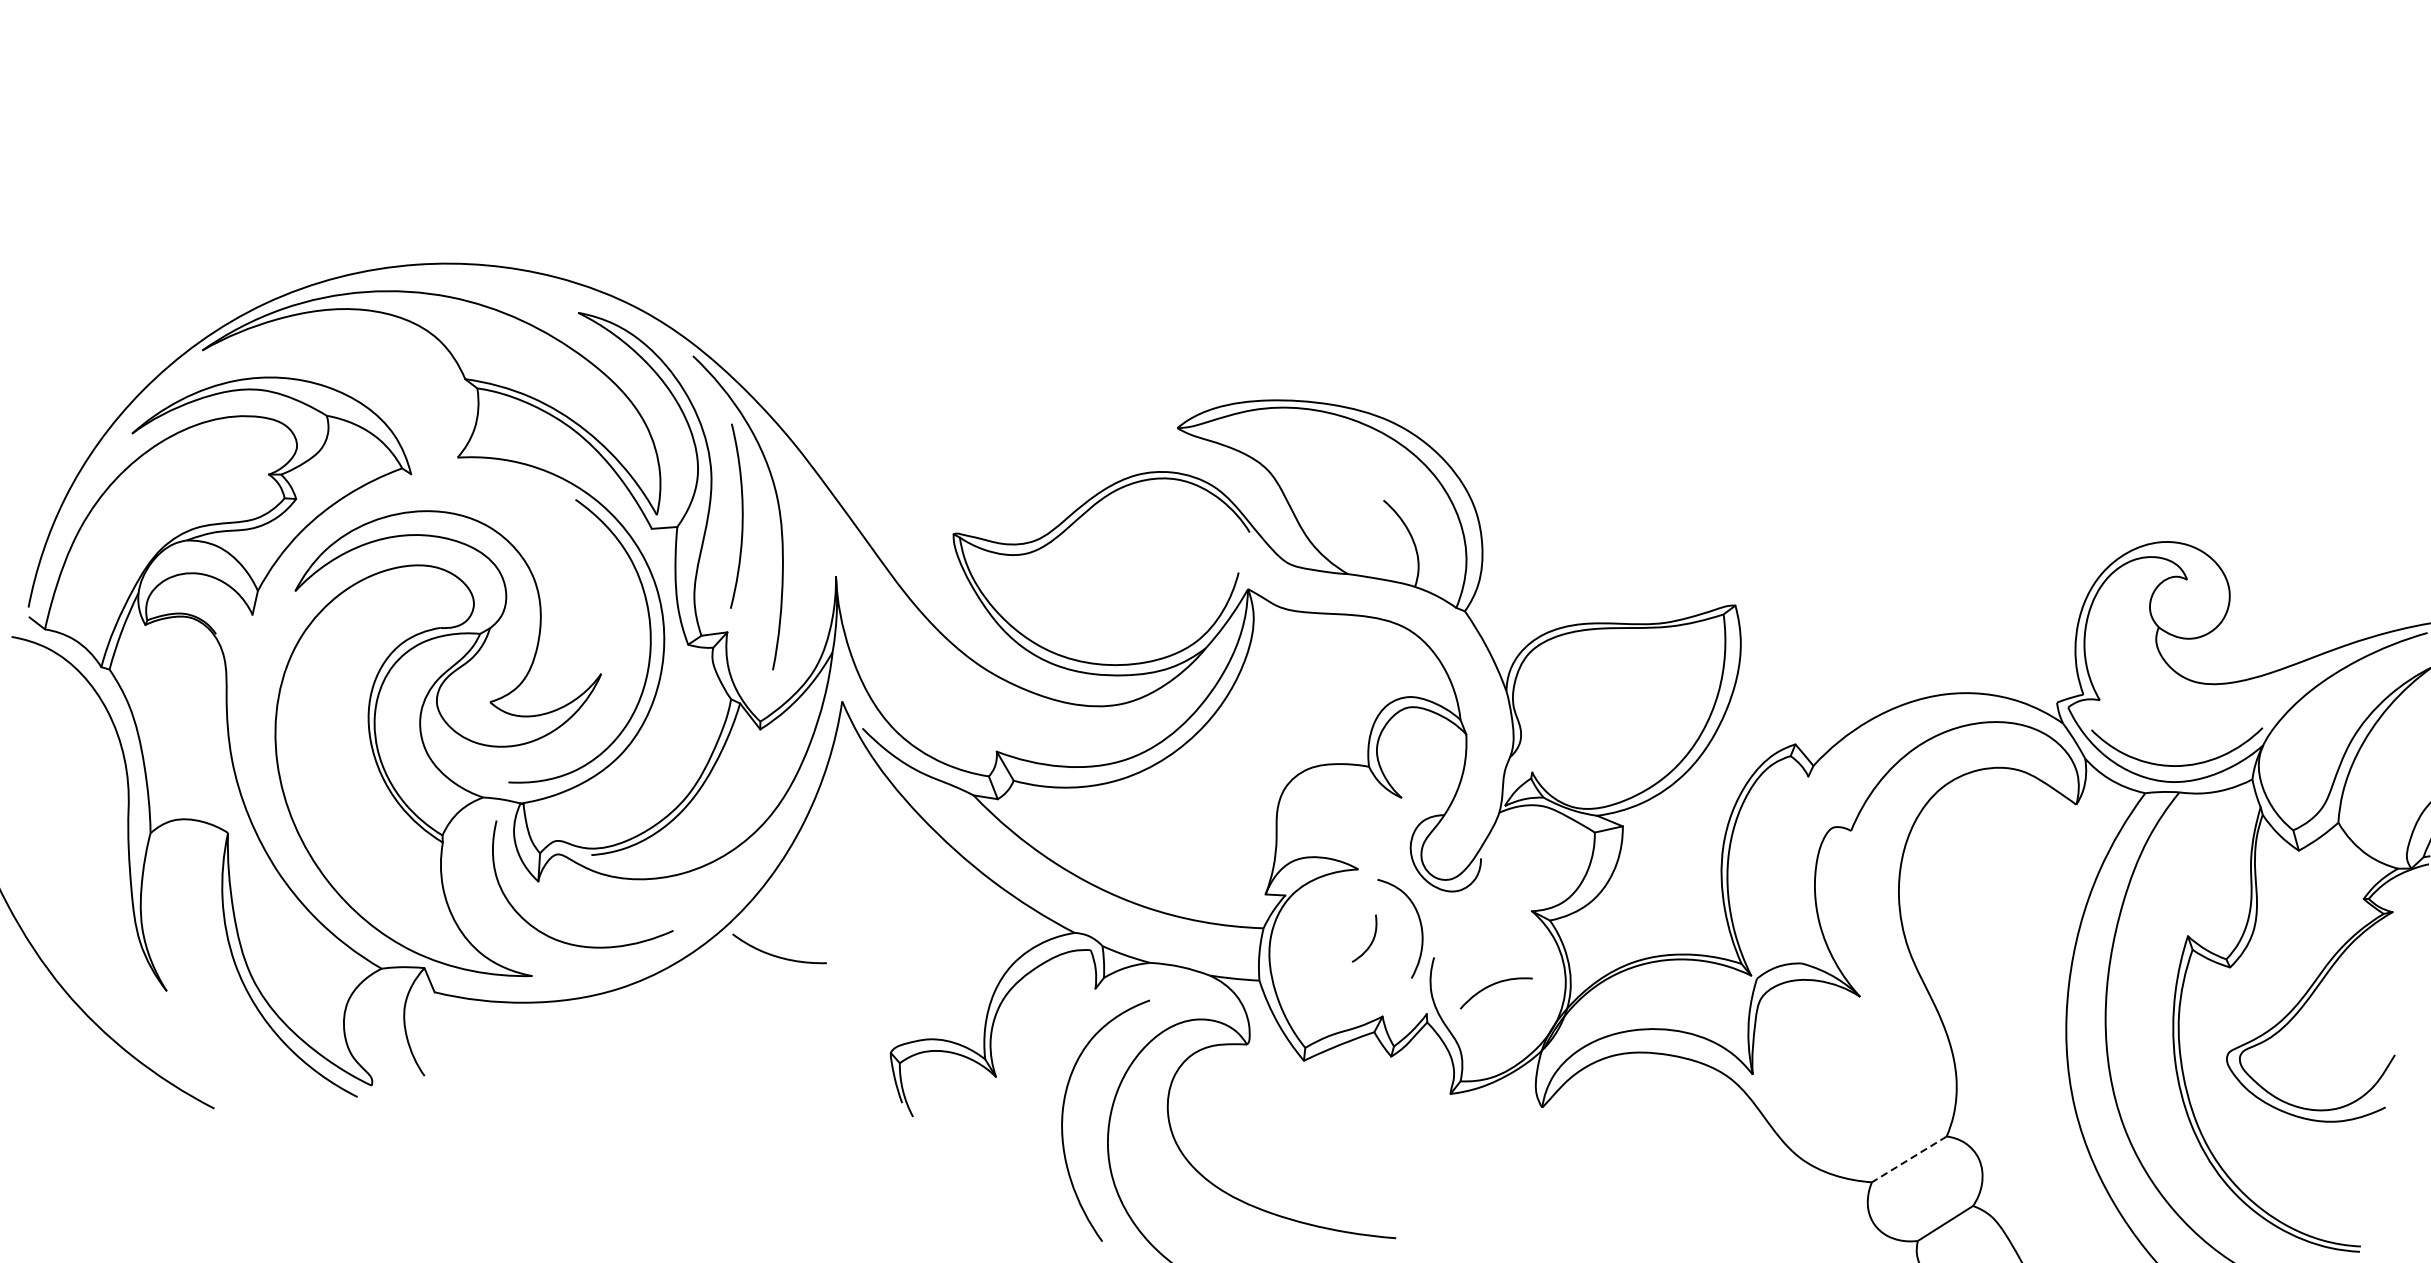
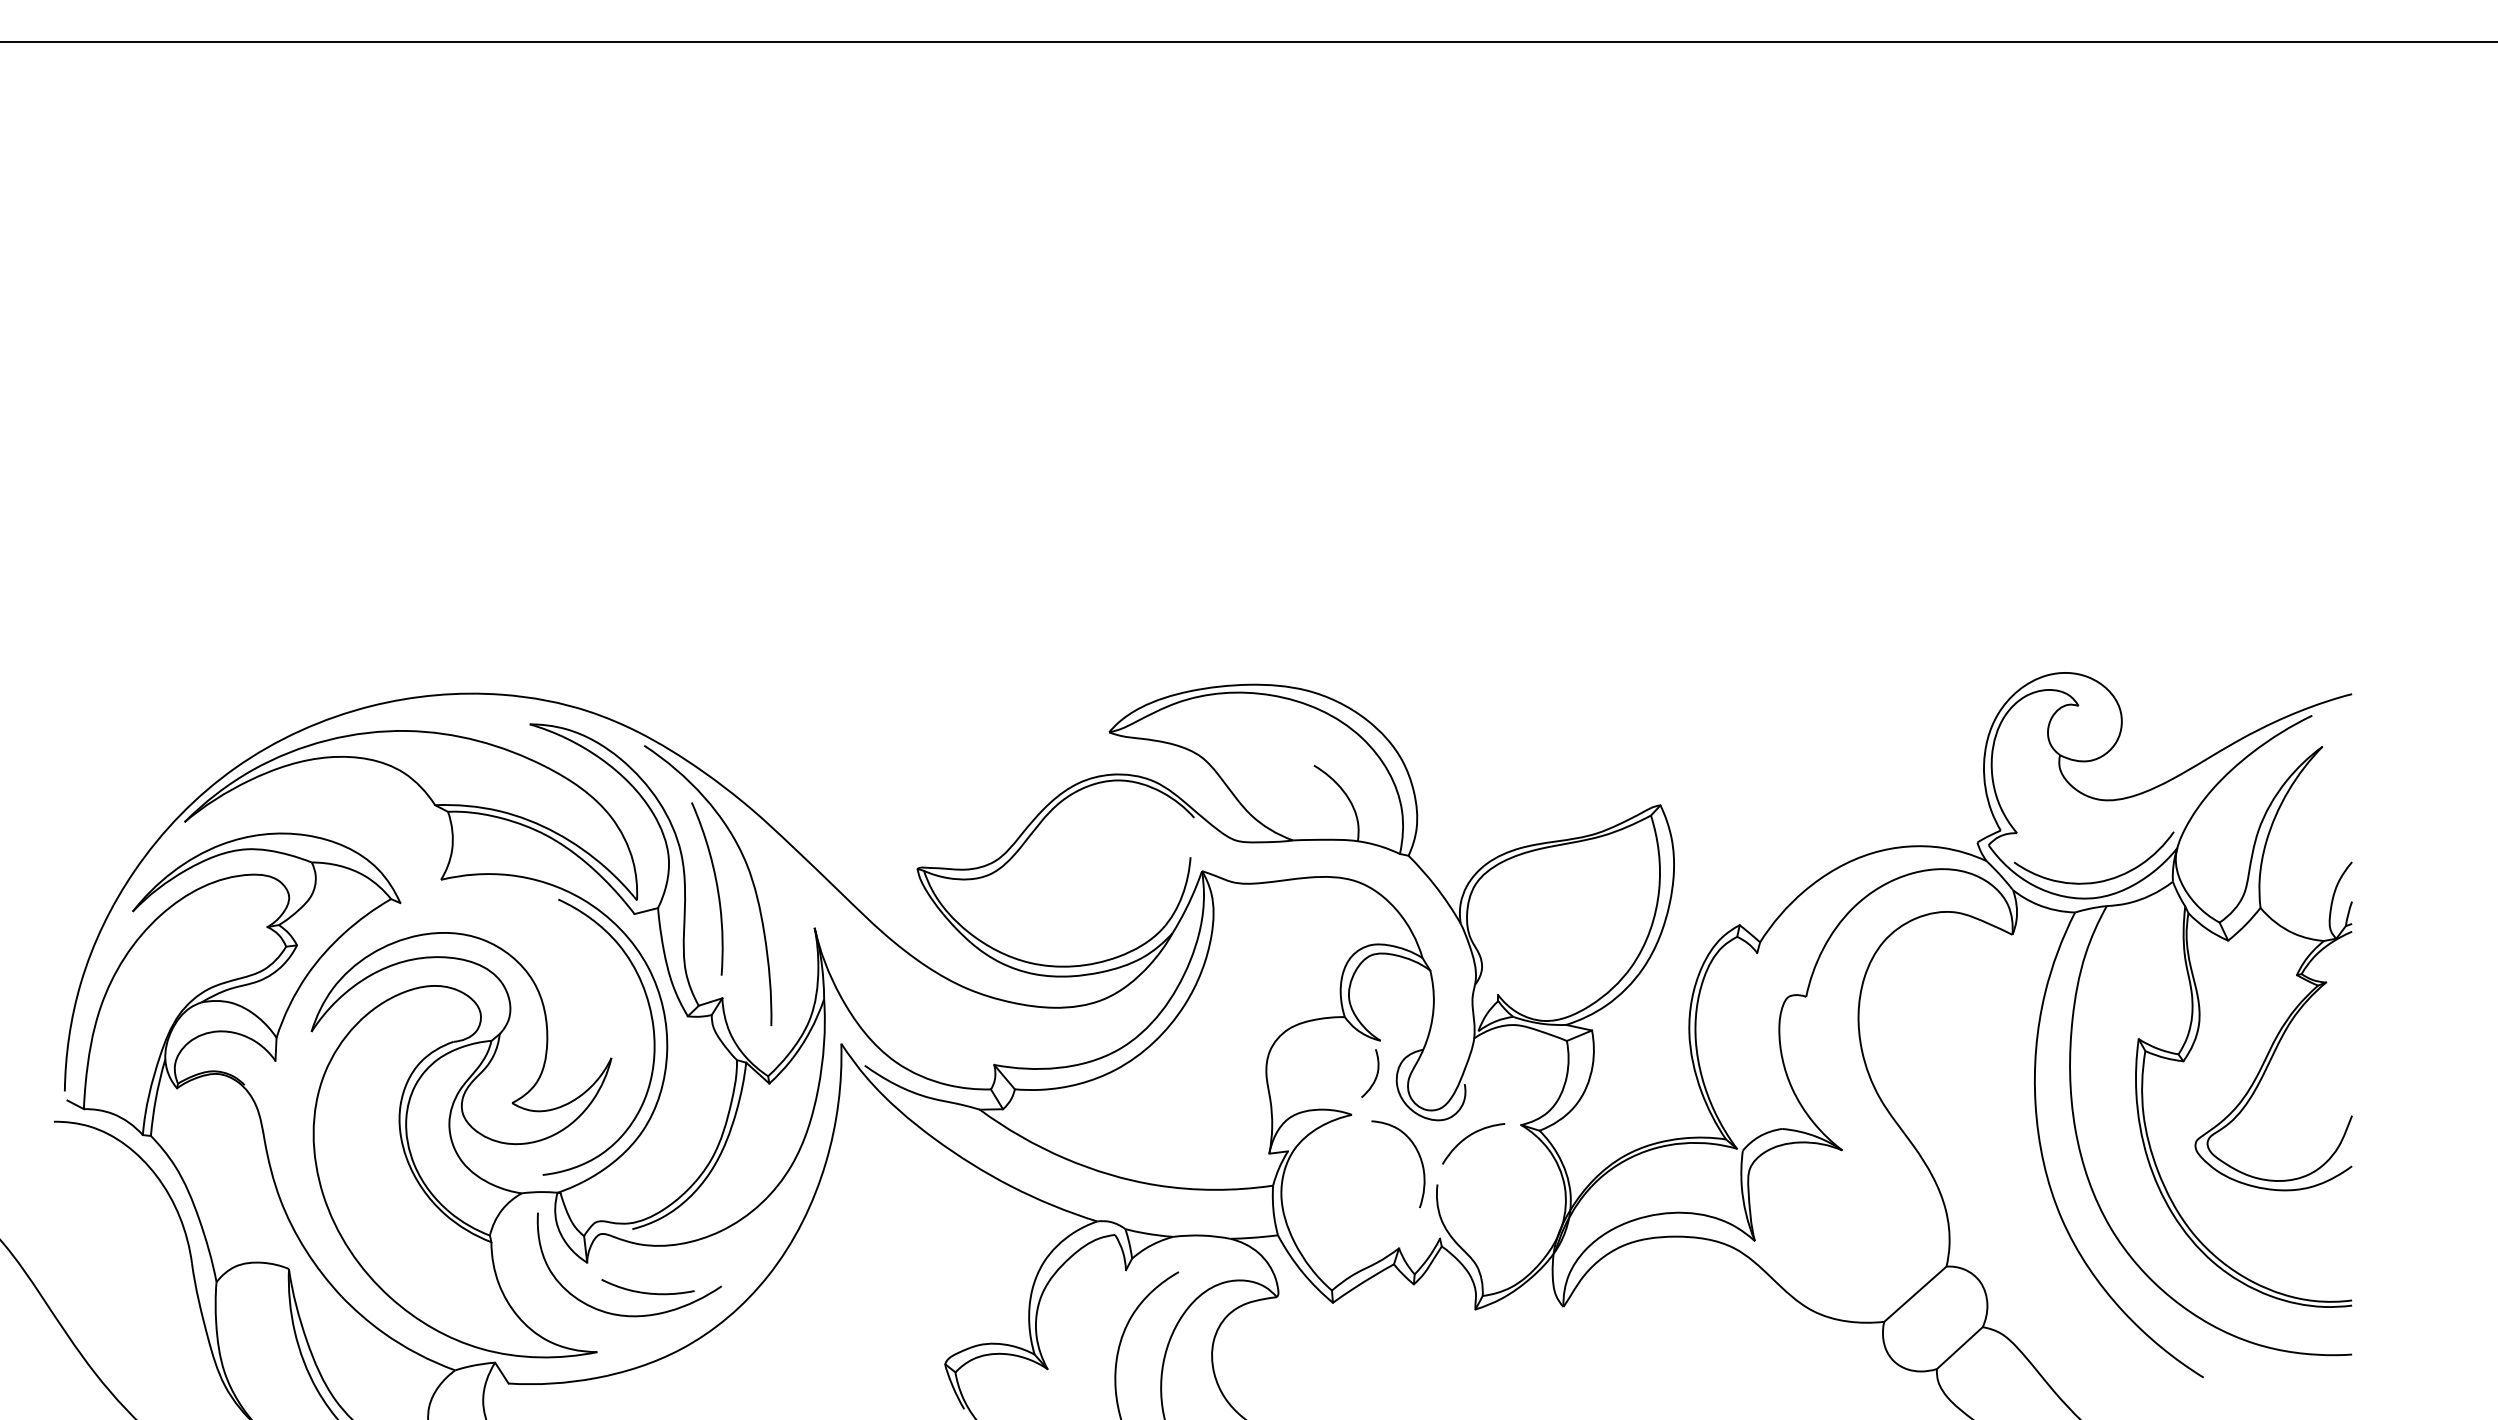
curve: (1370, 942) -> (1375, 1076), moved
curve: (777, 956) -> (647, 1292), moved
curve: (1494, 985) -> (1470, 1136), moved
line: (1909, 1159) -> (1915, 1294), dashed -> solid

